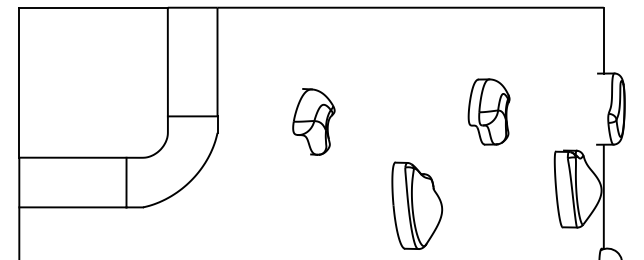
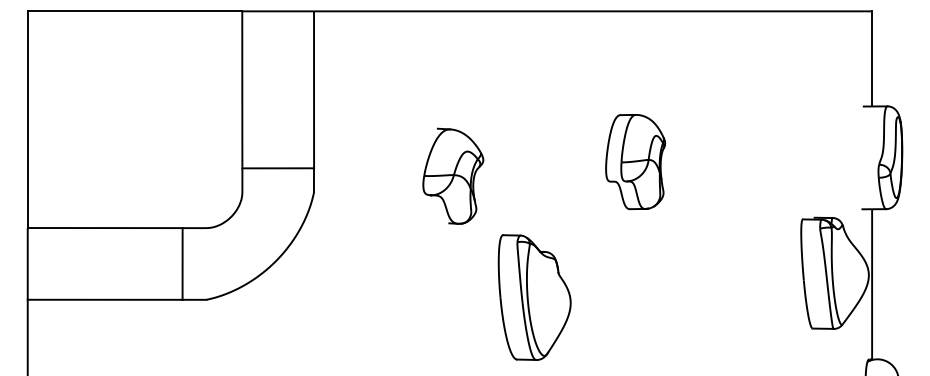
part: (488, 111) -> (634, 161), moved
part: (417, 205) -> (535, 297), moved

